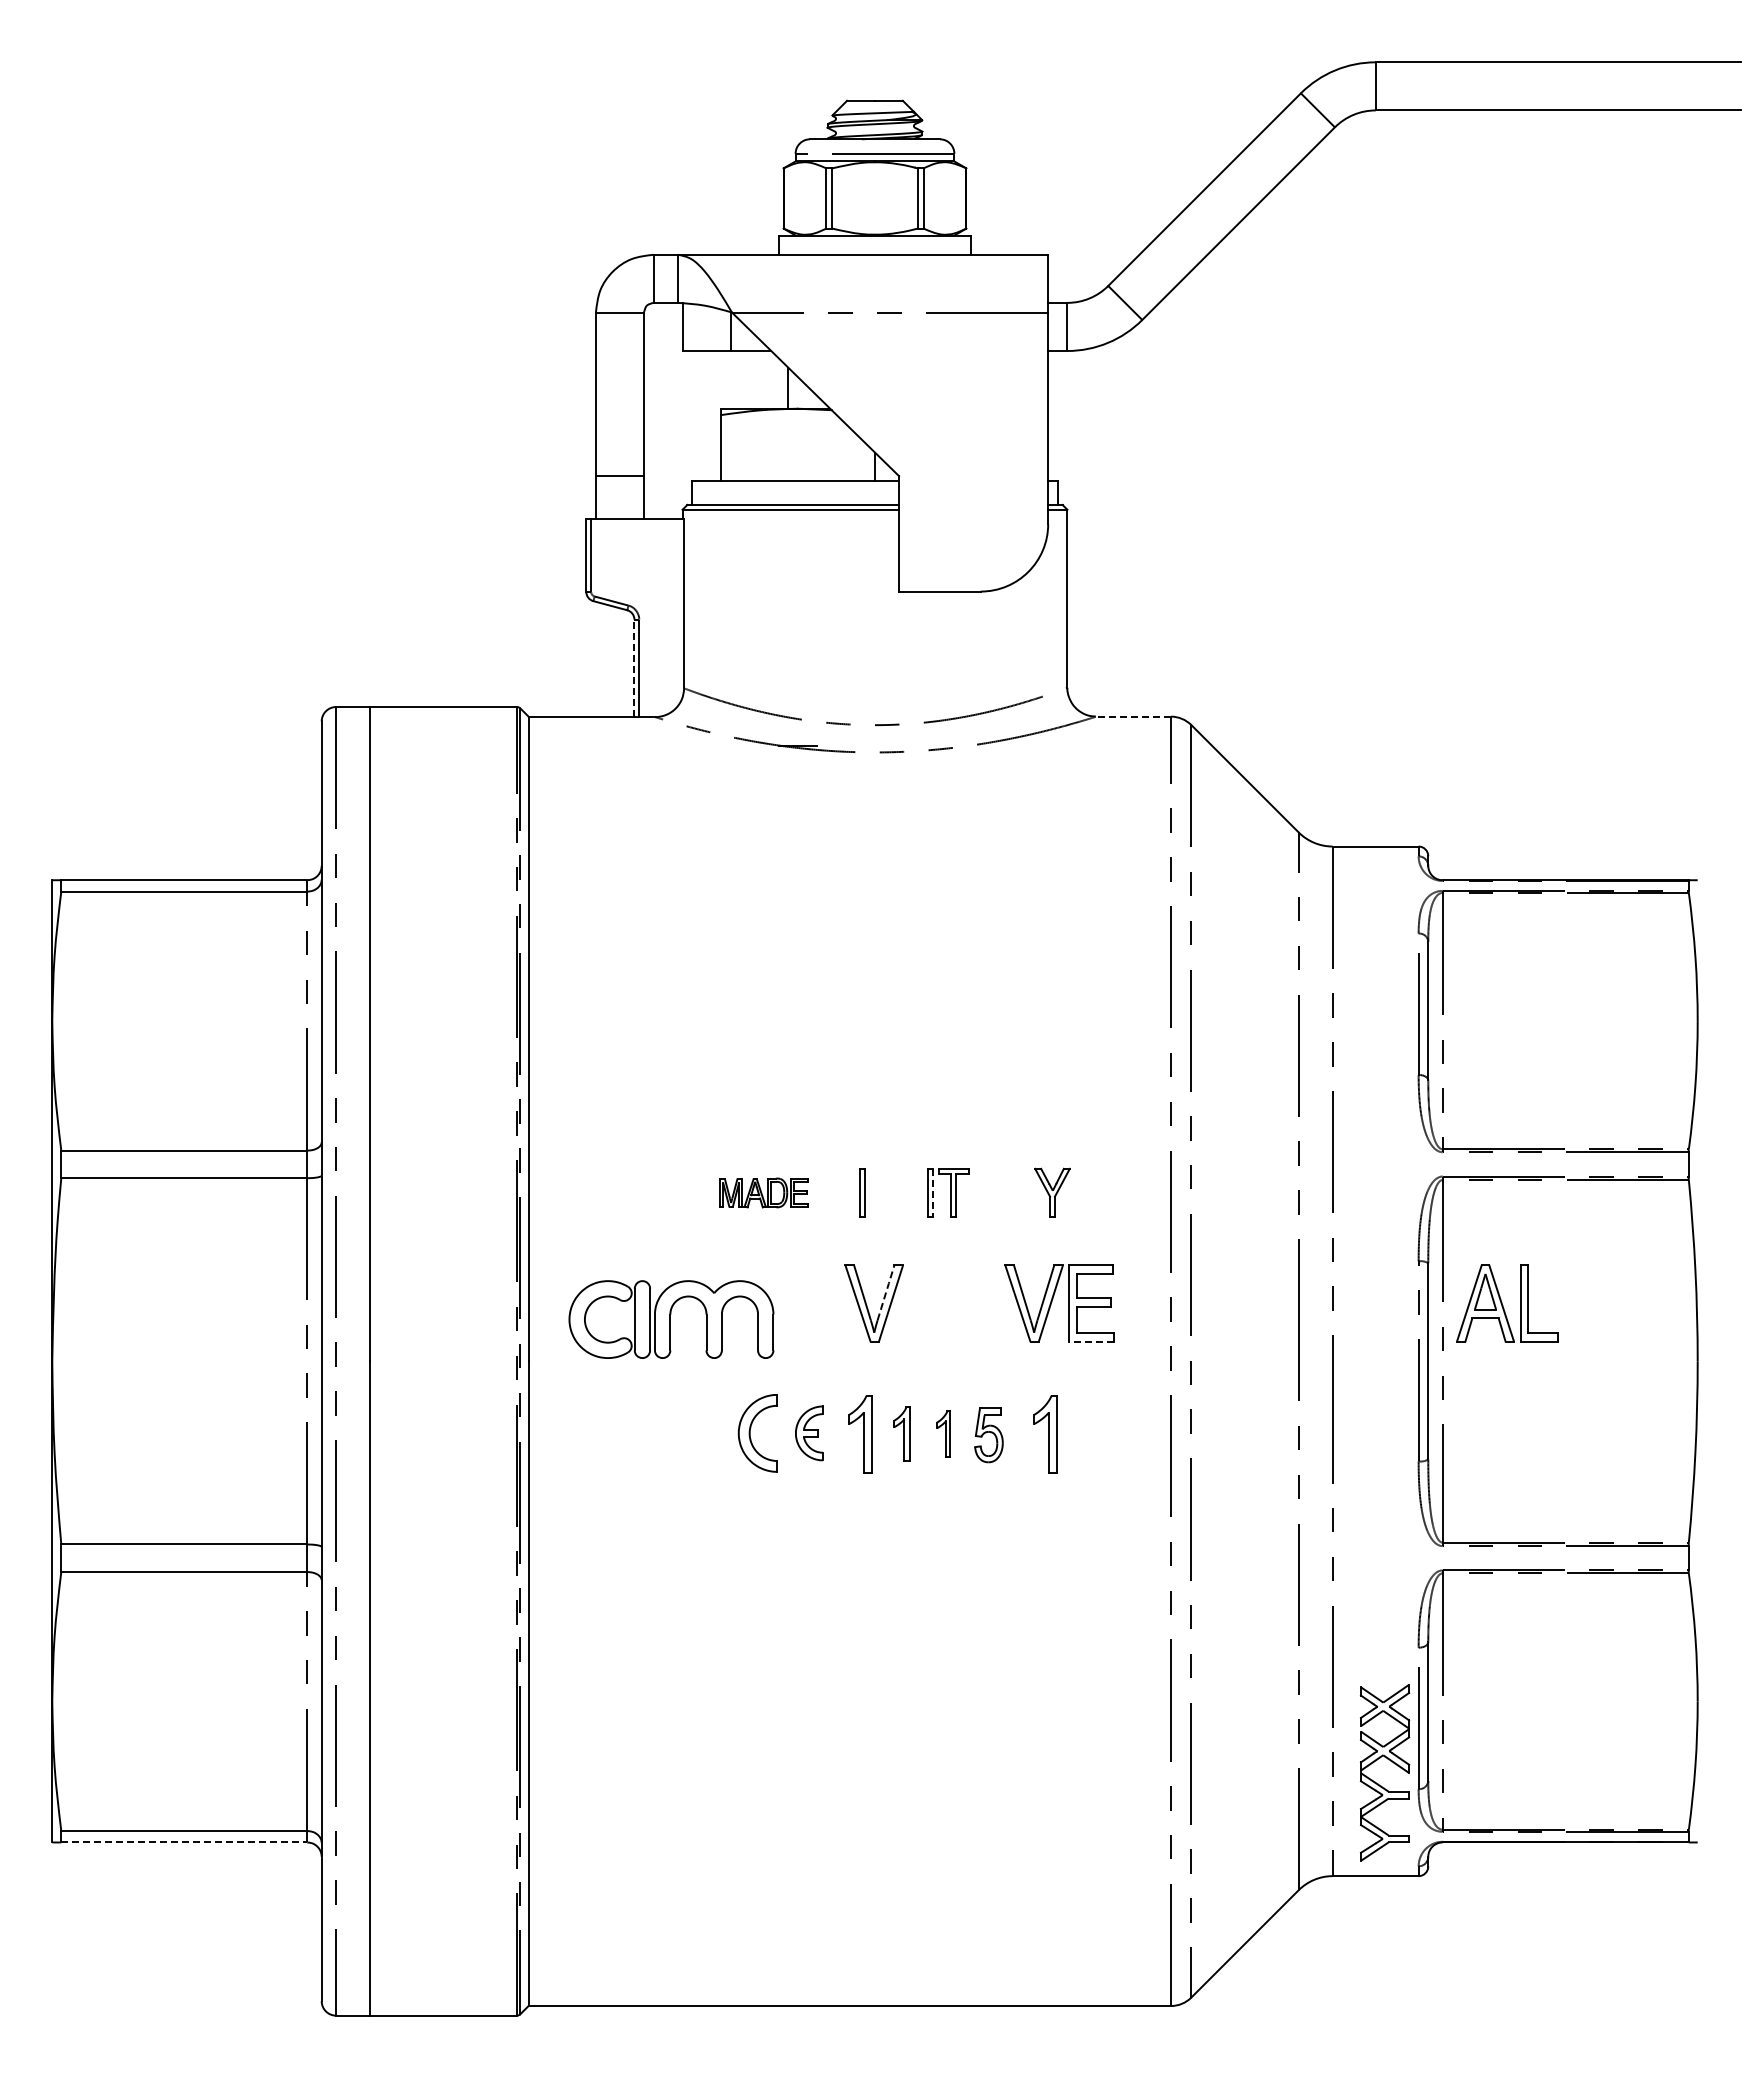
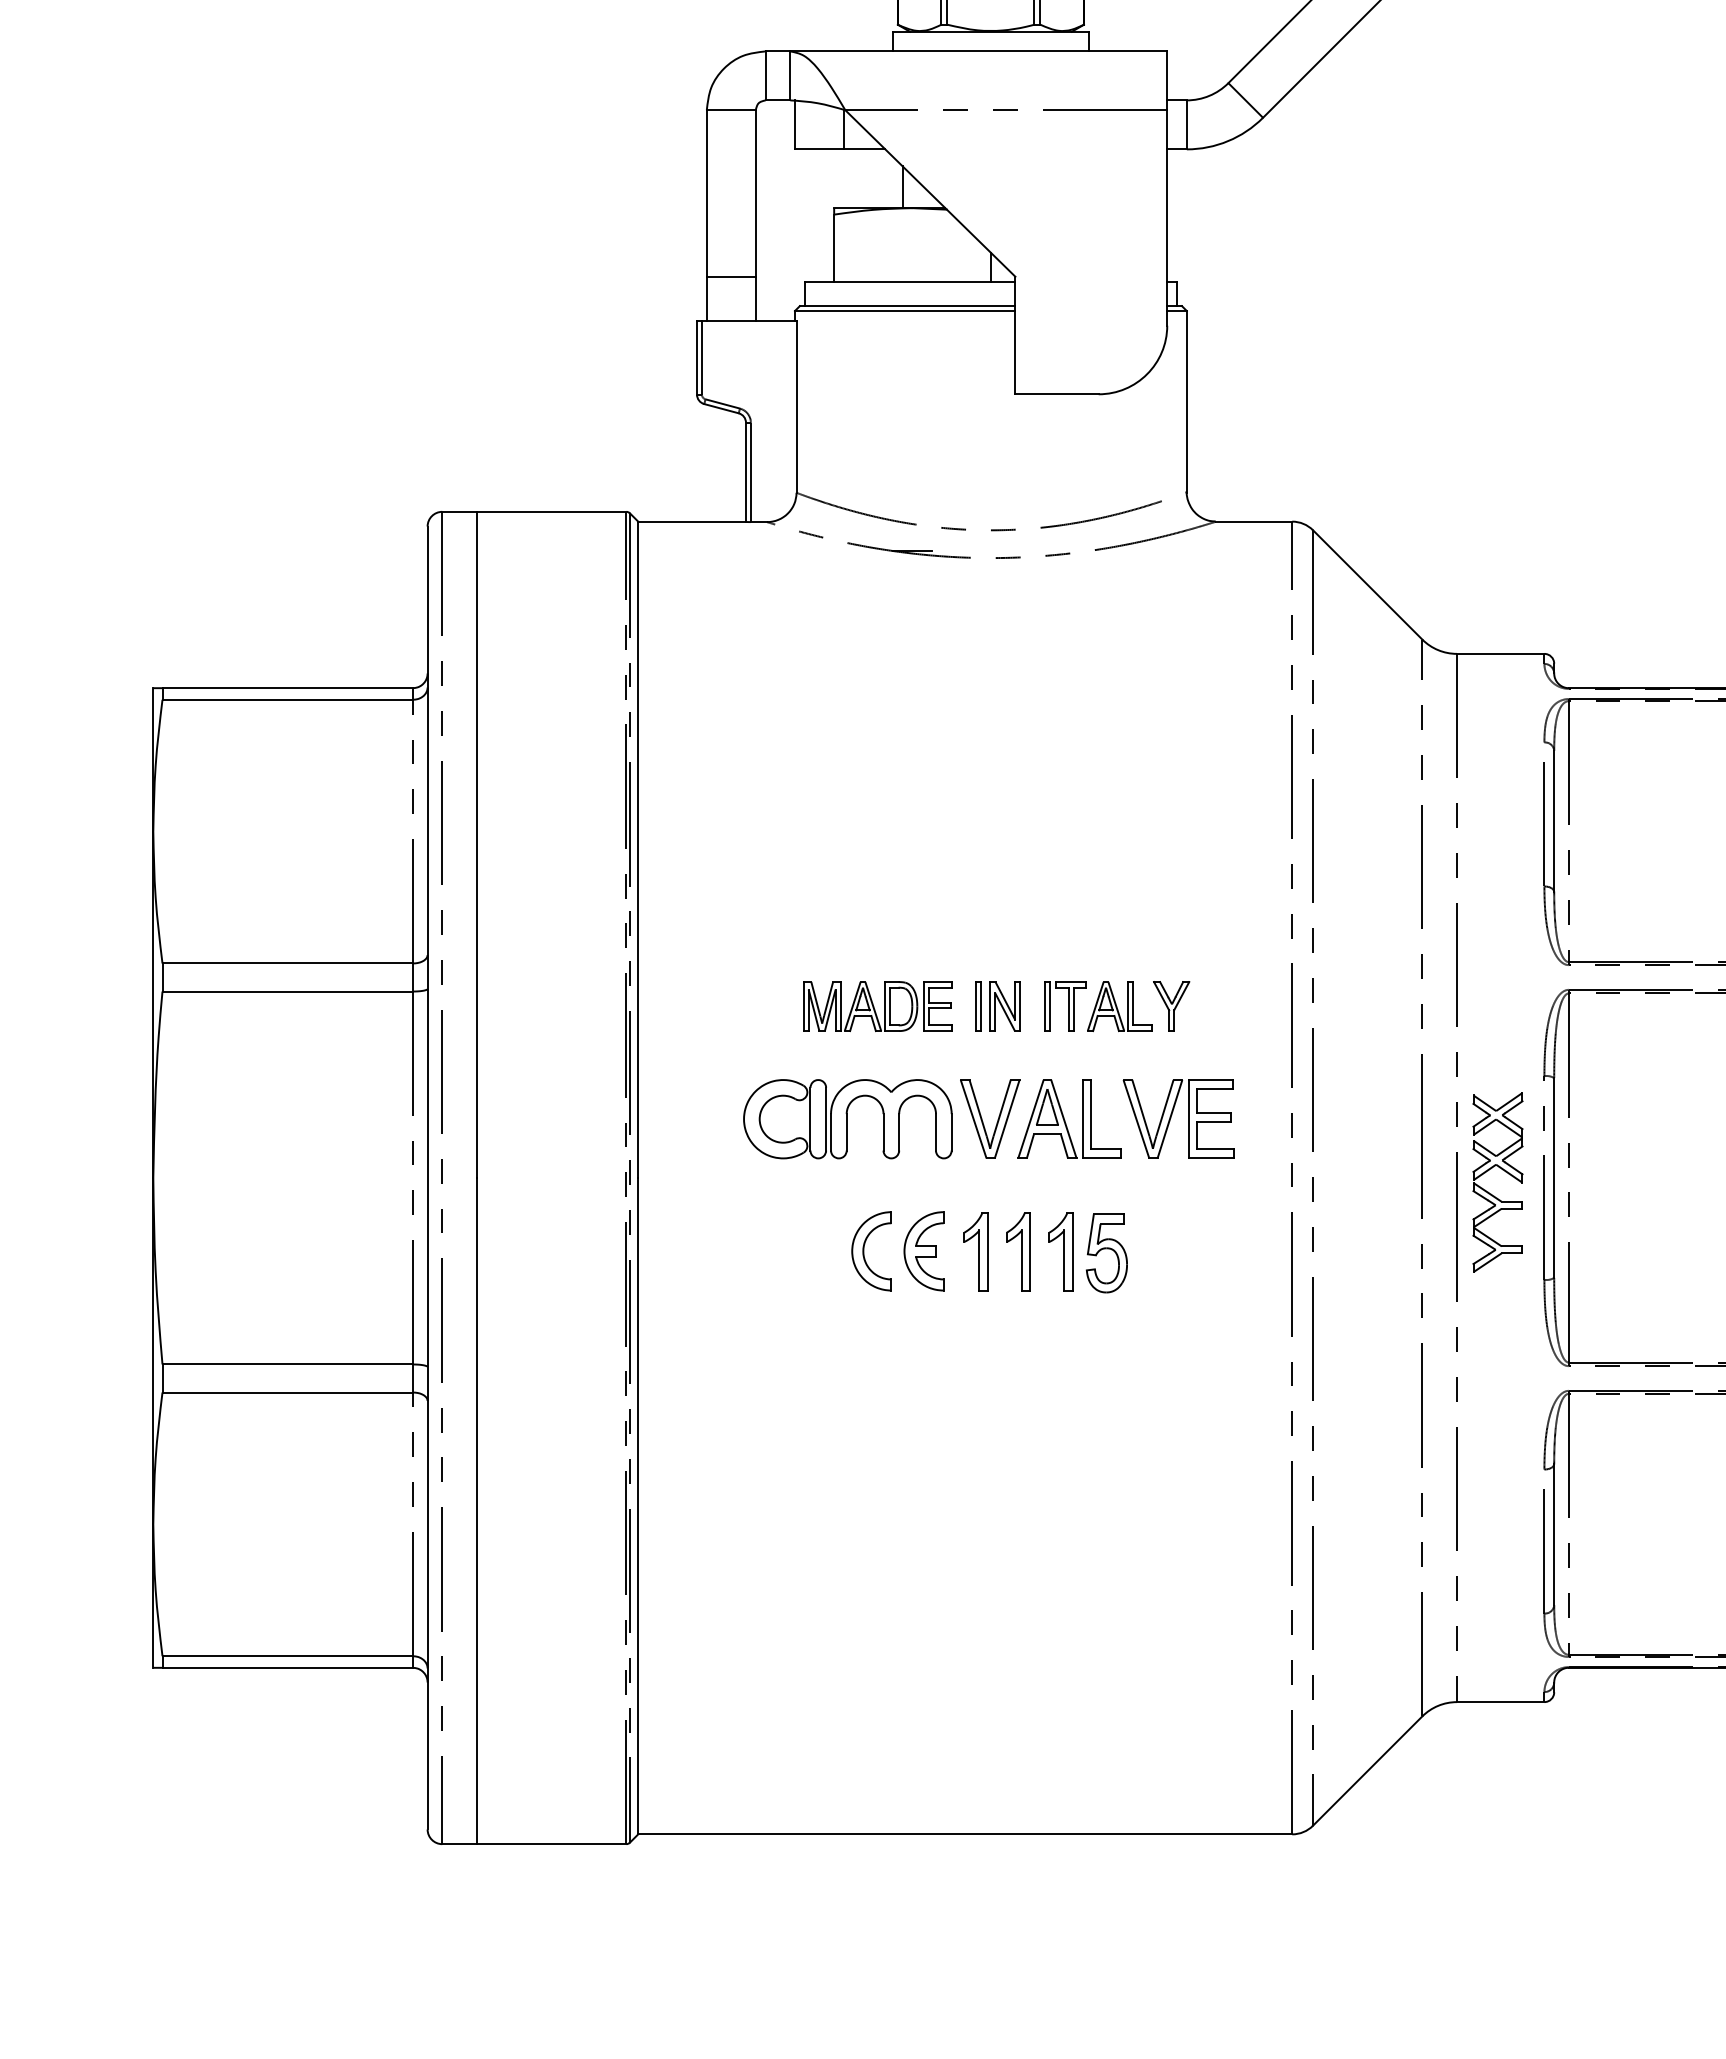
line: (634, 668) -> (746, 472), dashed -> solid
line: (1133, 716) -> (1254, 521), dashed -> solid
part: (763, 1192) -> (877, 1006), size x1.67
part: (888, 1192) -> (1004, 1006), added
part: (1001, 1192) -> (1119, 1006), added
line: (932, 1193) -> (1049, 1007), dashed -> solid
line: (886, 1292) -> (1002, 1107), dashed -> solid
part: (1507, 1303) -> (1069, 1119), moved
part: (671, 1319) -> (847, 1119), moved
line: (1090, 1342) -> (1210, 1158), dashed -> solid
part: (809, 1433) -> (924, 1251), size x1.43
part: (901, 1434) -> (1017, 1252), size x1.43
part: (943, 1434) -> (1060, 1252), size x1.67
part: (1045, 1434) -> (1164, 1252), removed
part: (988, 1435) -> (1106, 1253), size x1.43
part: (1391, 1762) -> (1504, 1172), moved
line: (184, 1842) -> (287, 1667), dashed -> solid

